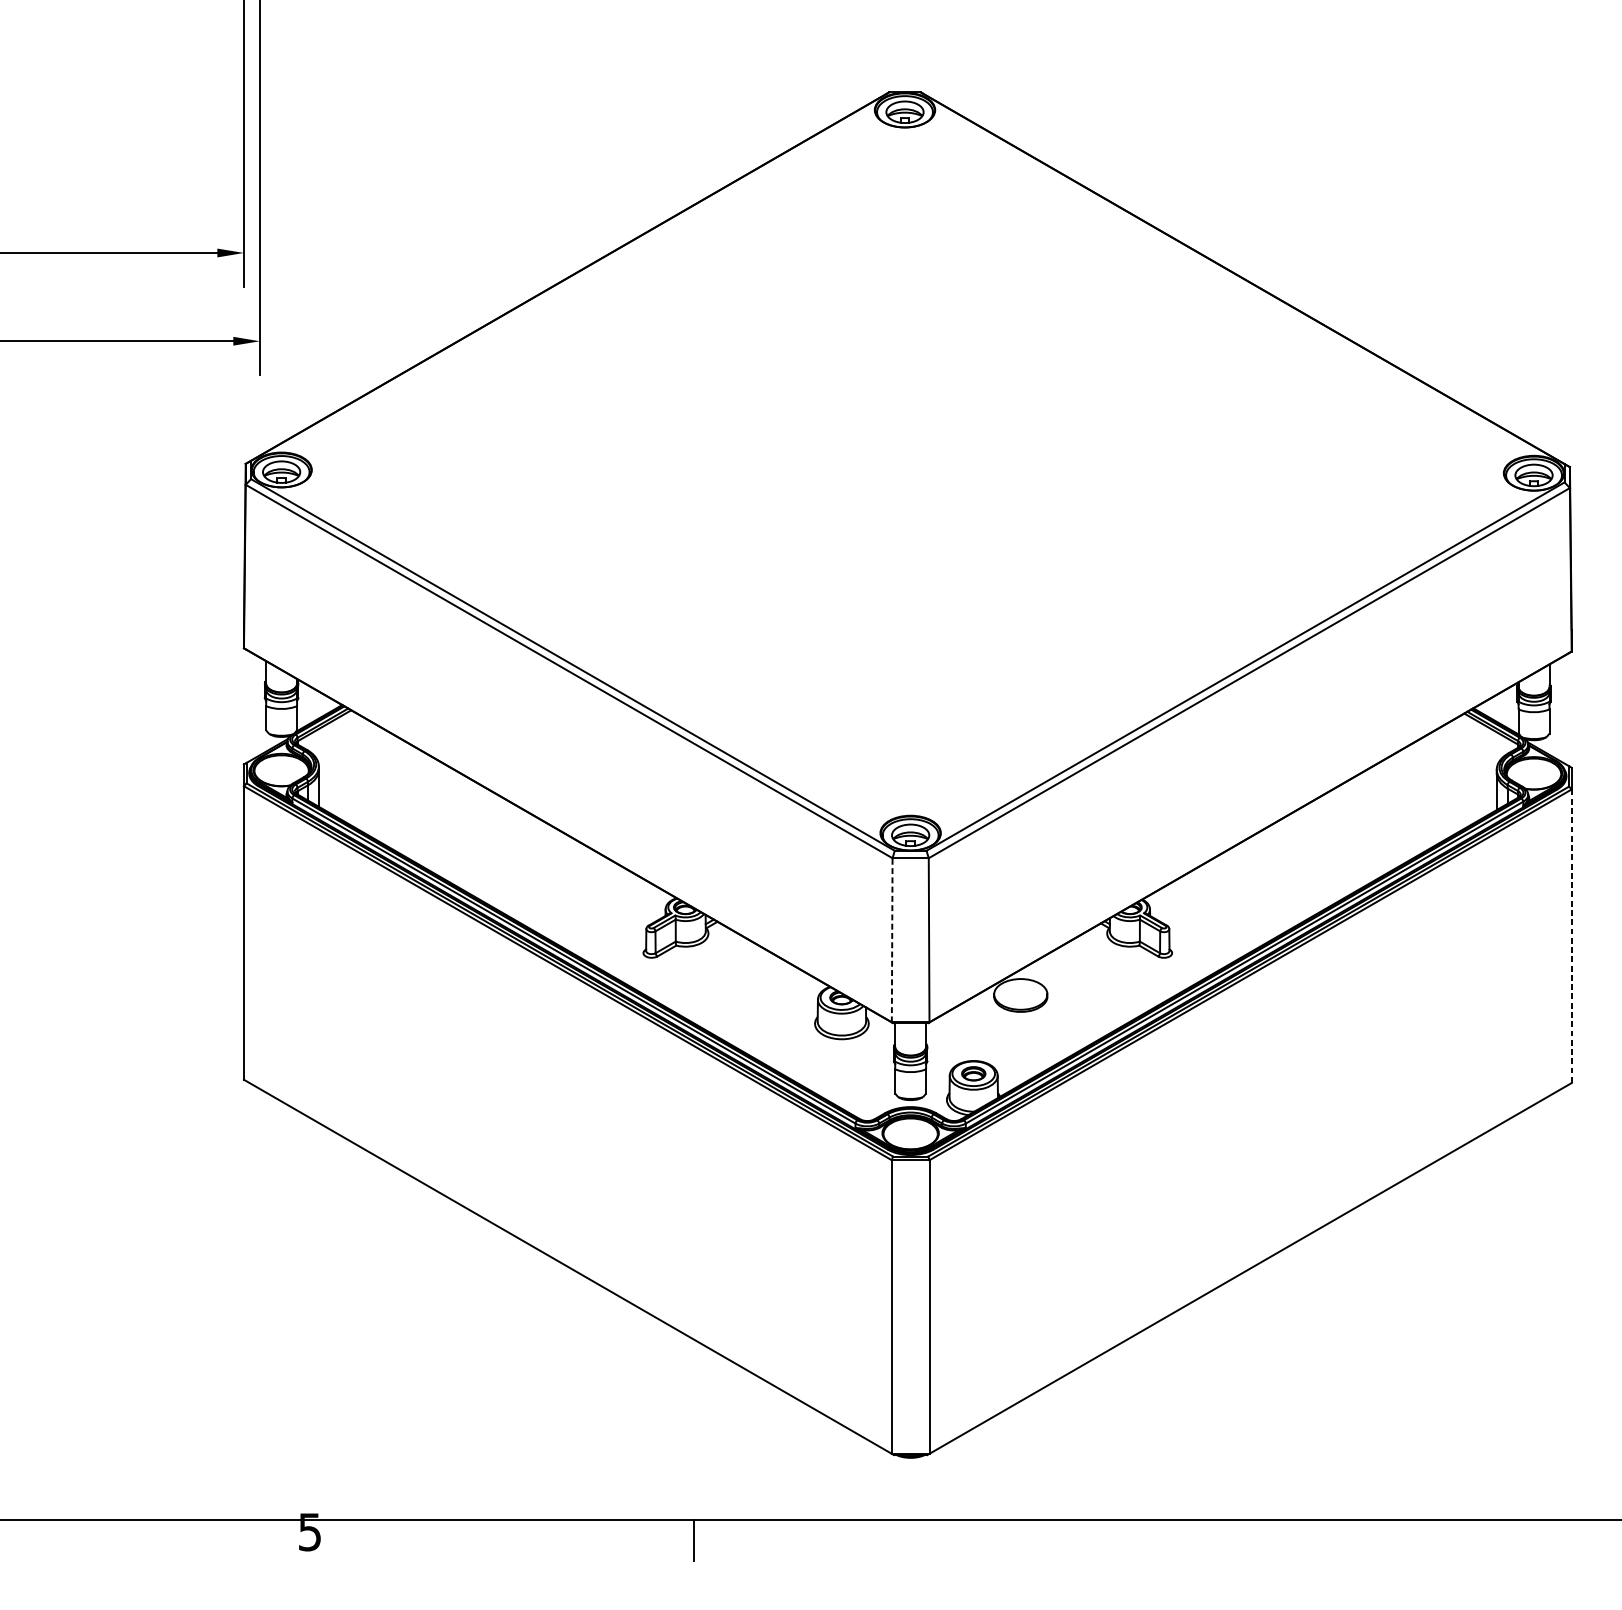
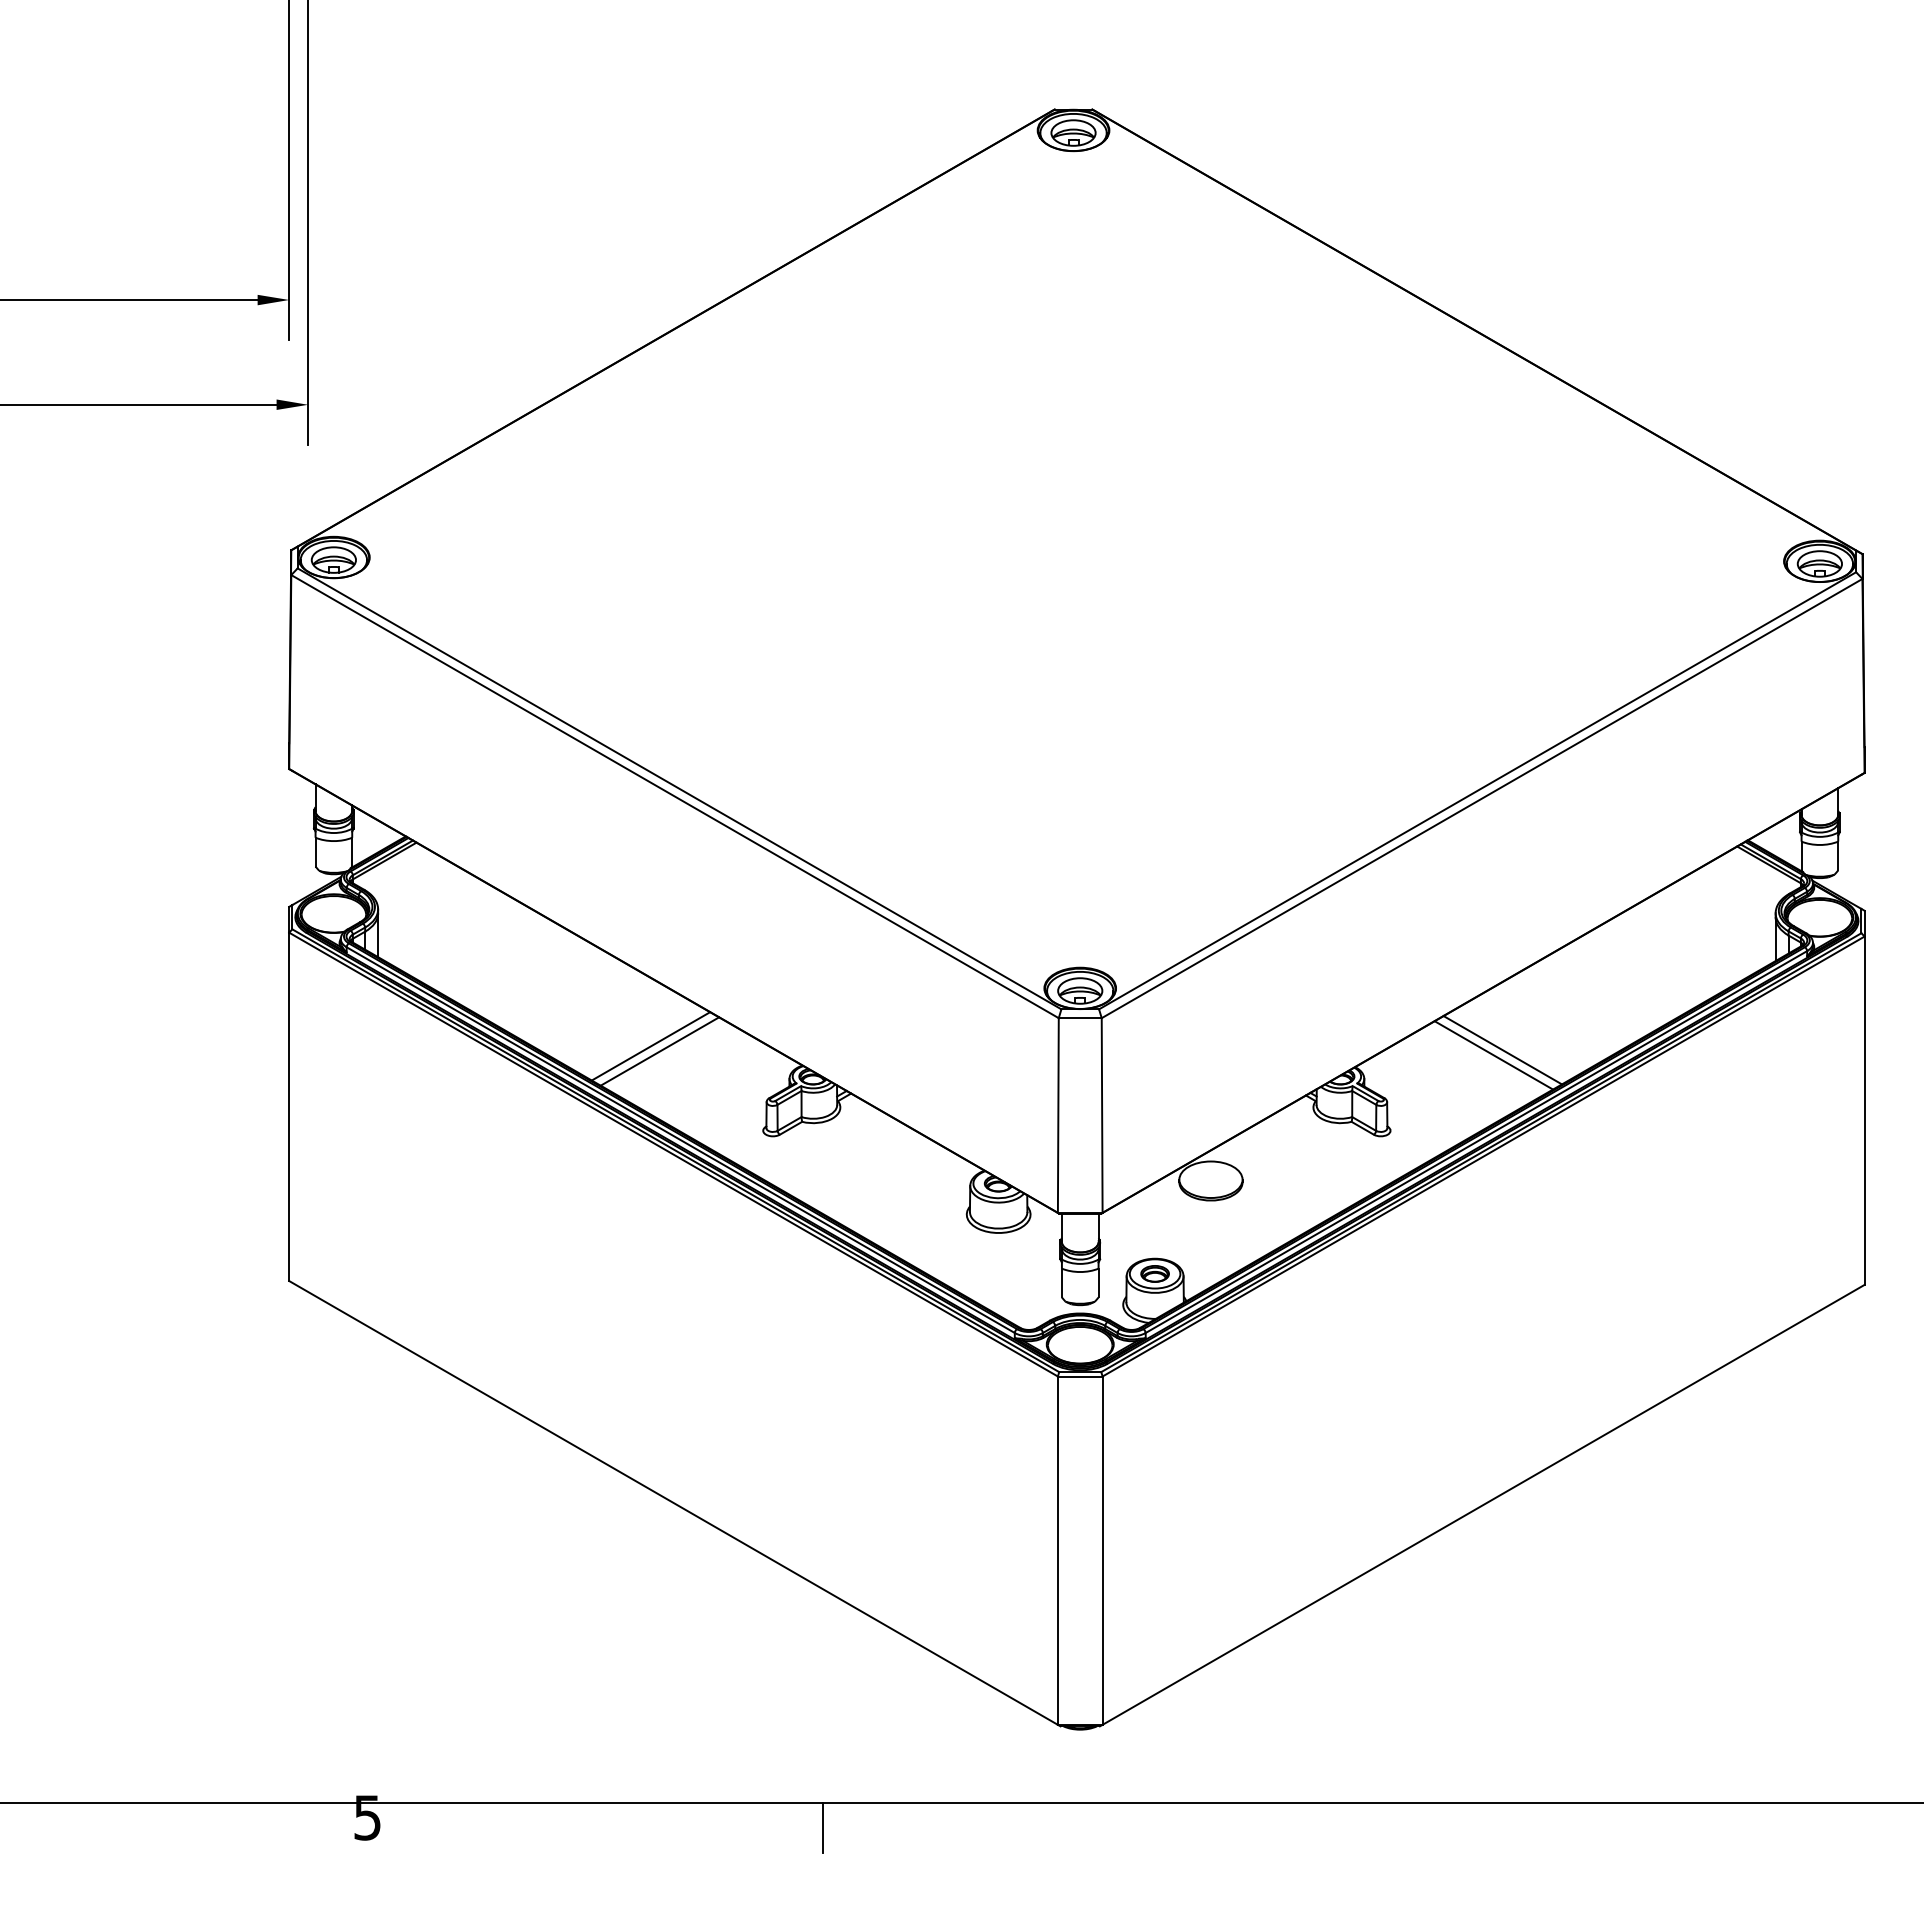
line: (548, 882) -> (650, 1046), added
line: (1266, 885) -> (1502, 1050), added
line: (556, 886) -> (659, 1051), added
line: (1258, 889) -> (1493, 1055), added
line: (1571, 936) -> (1864, 1111), dashed -> solid
line: (892, 940) -> (1058, 1115), dashed -> solid

